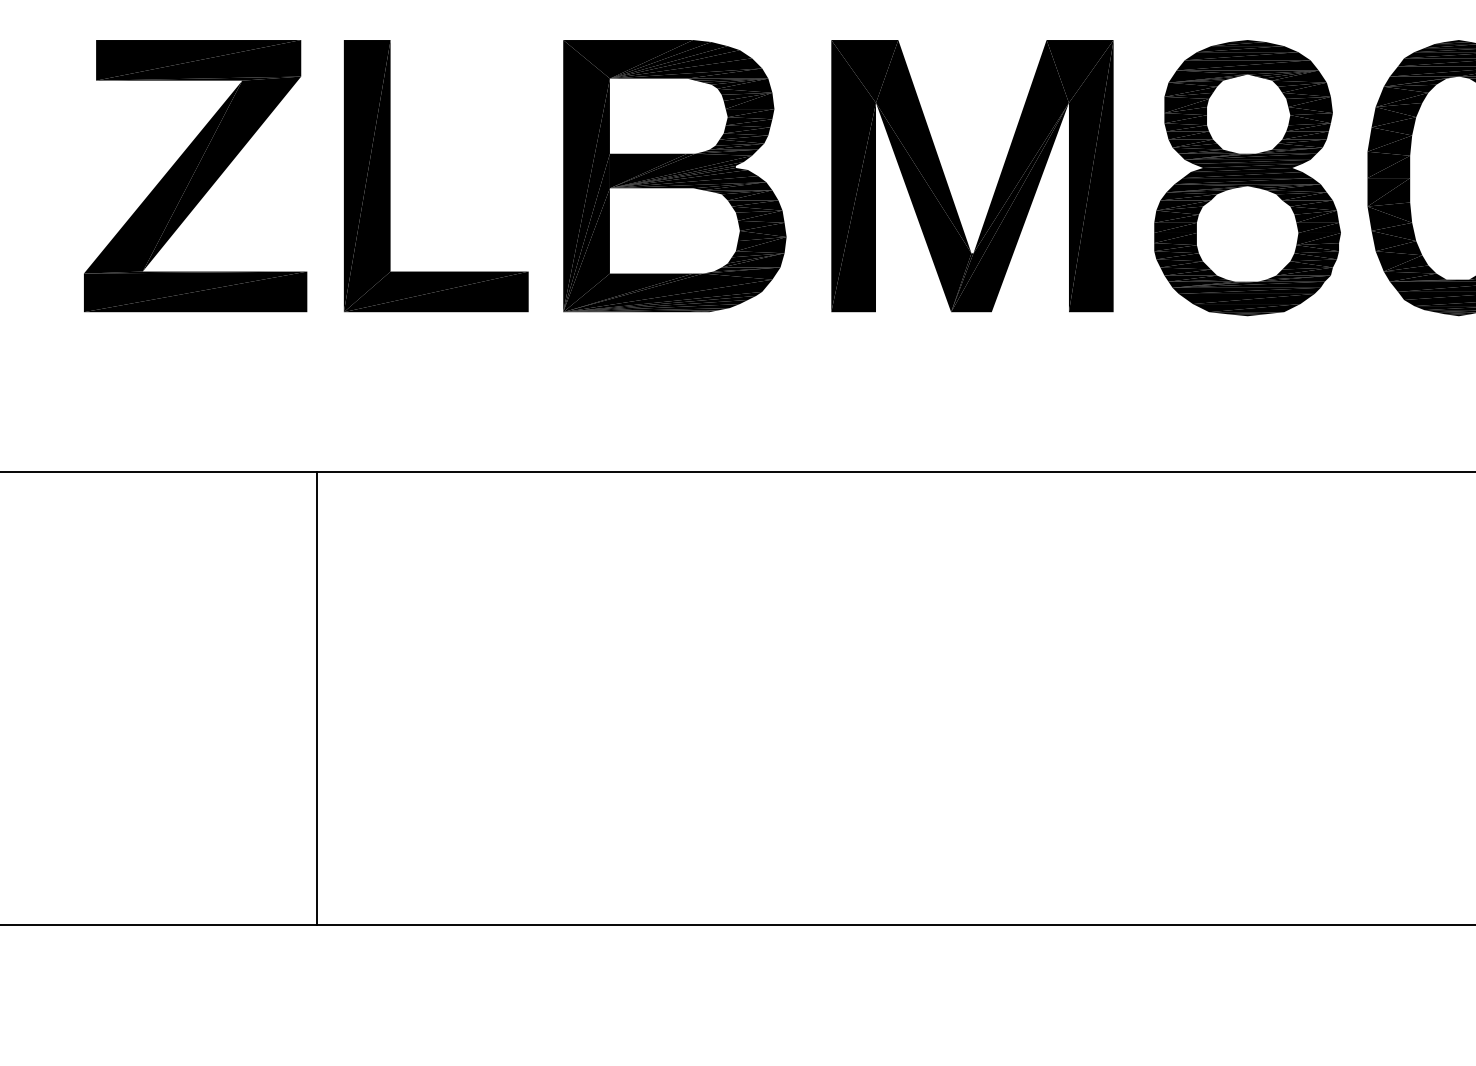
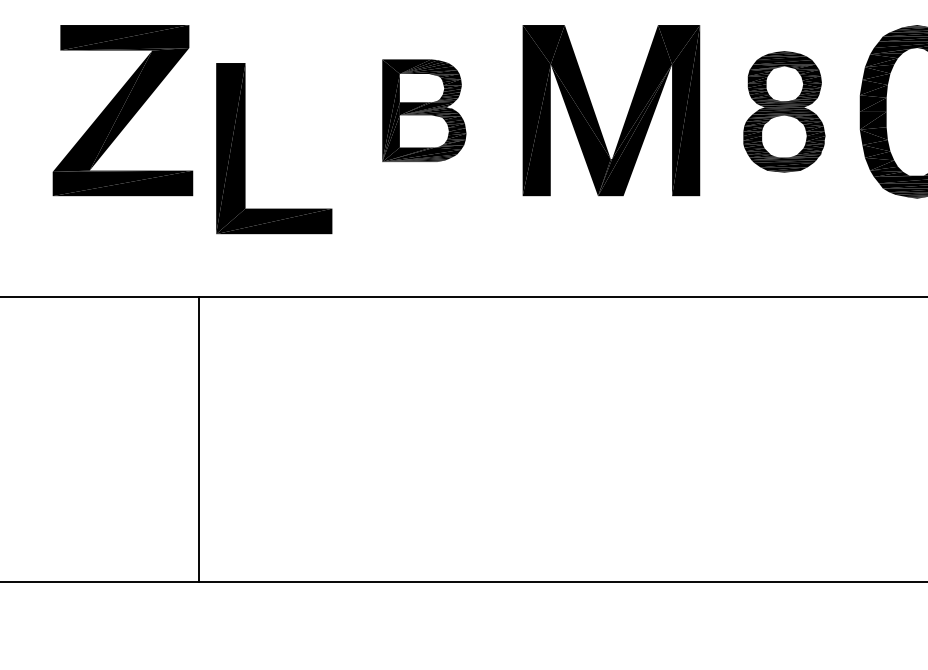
part: (390, 175) -> (245, 148), moved
part: (675, 175) -> (424, 110), size x0.6
part: (1247, 177) -> (784, 111), size x0.7

